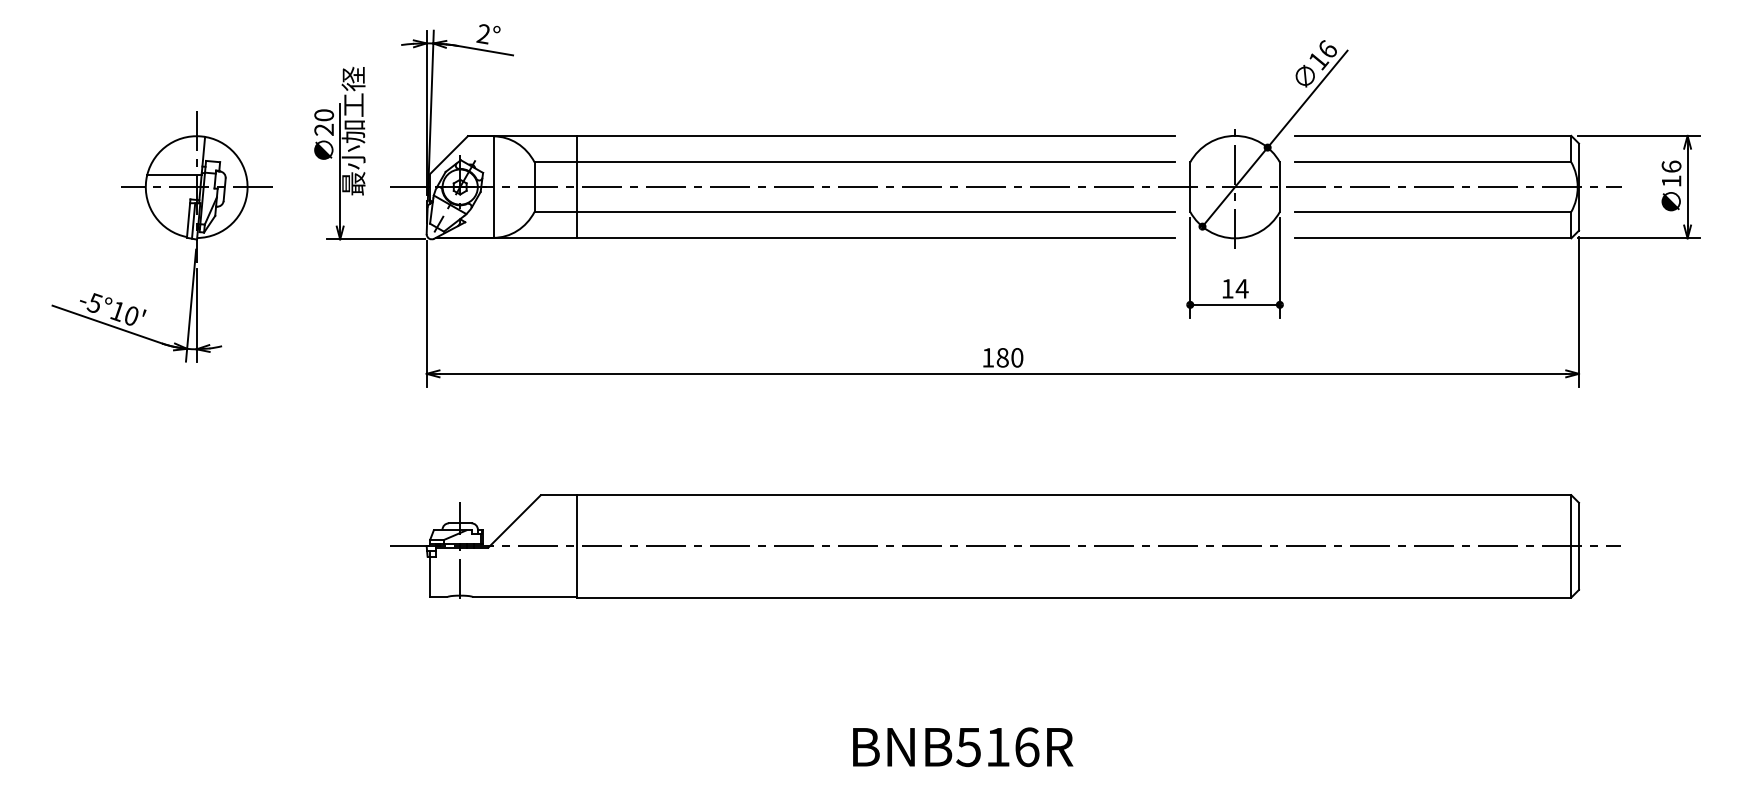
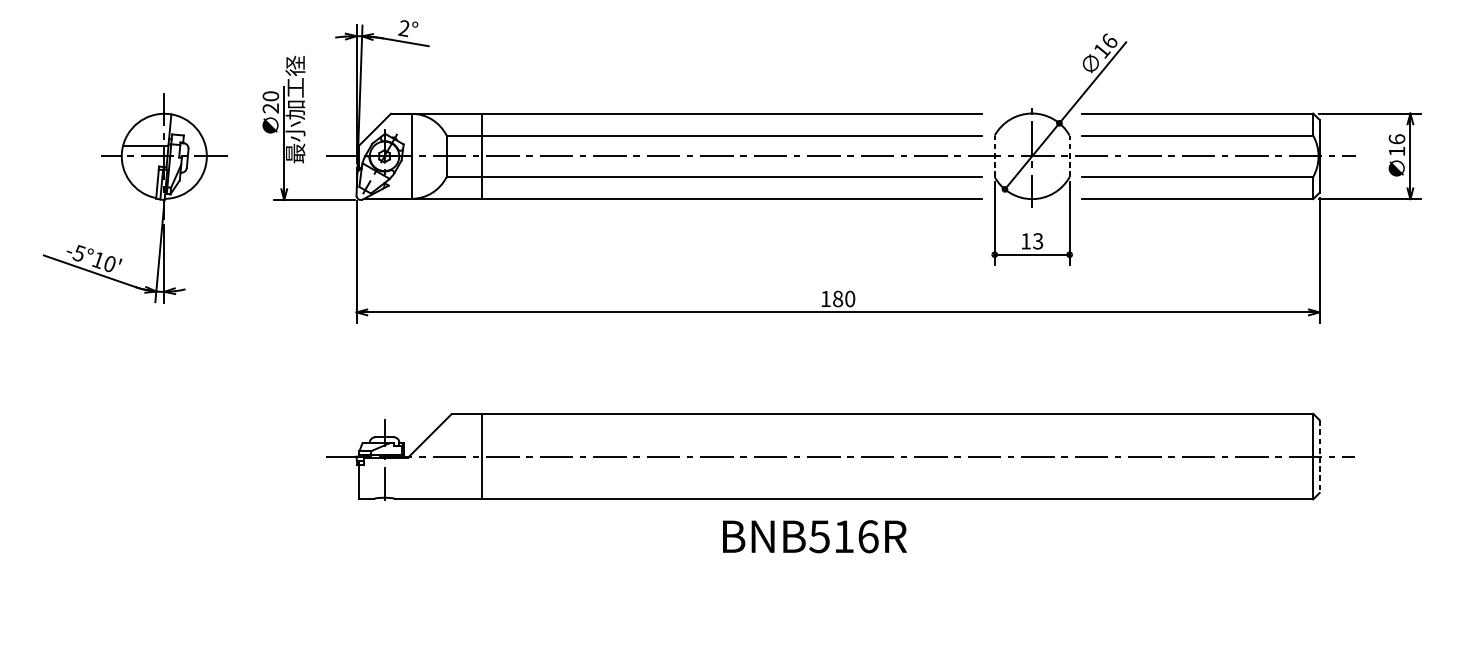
line: (1190, 187) -> (994, 156), solid -> dashed
line: (1279, 187) -> (1069, 156), solid -> dashed
text: (1241, 288) -> (1037, 241), 14 -> 13
line: (1579, 546) -> (1320, 456), solid -> dashed
text: (963, 747) -> (815, 536), moved

